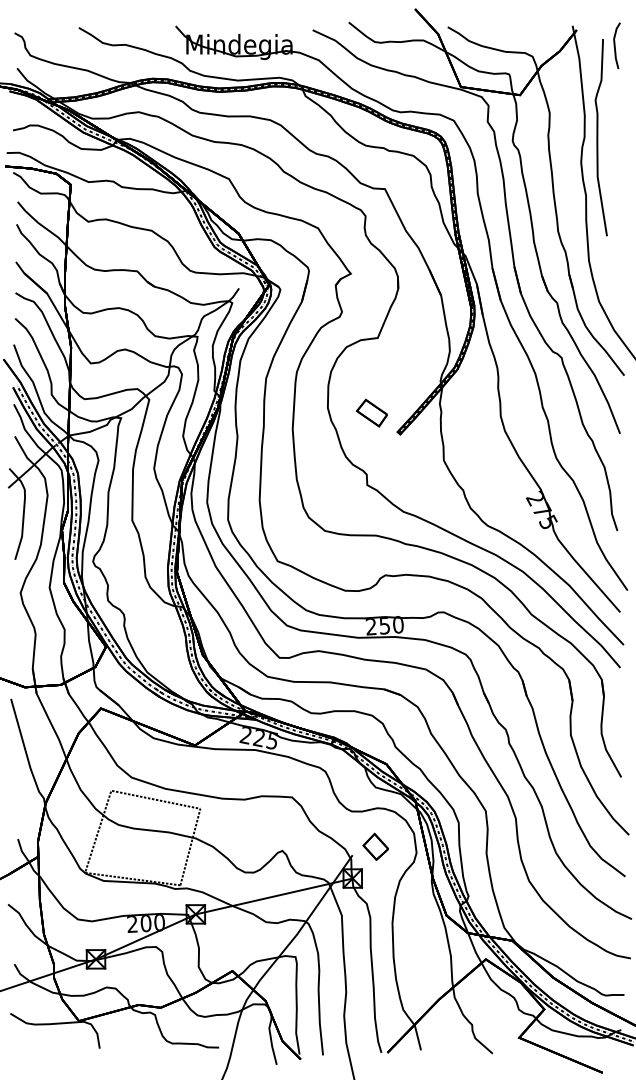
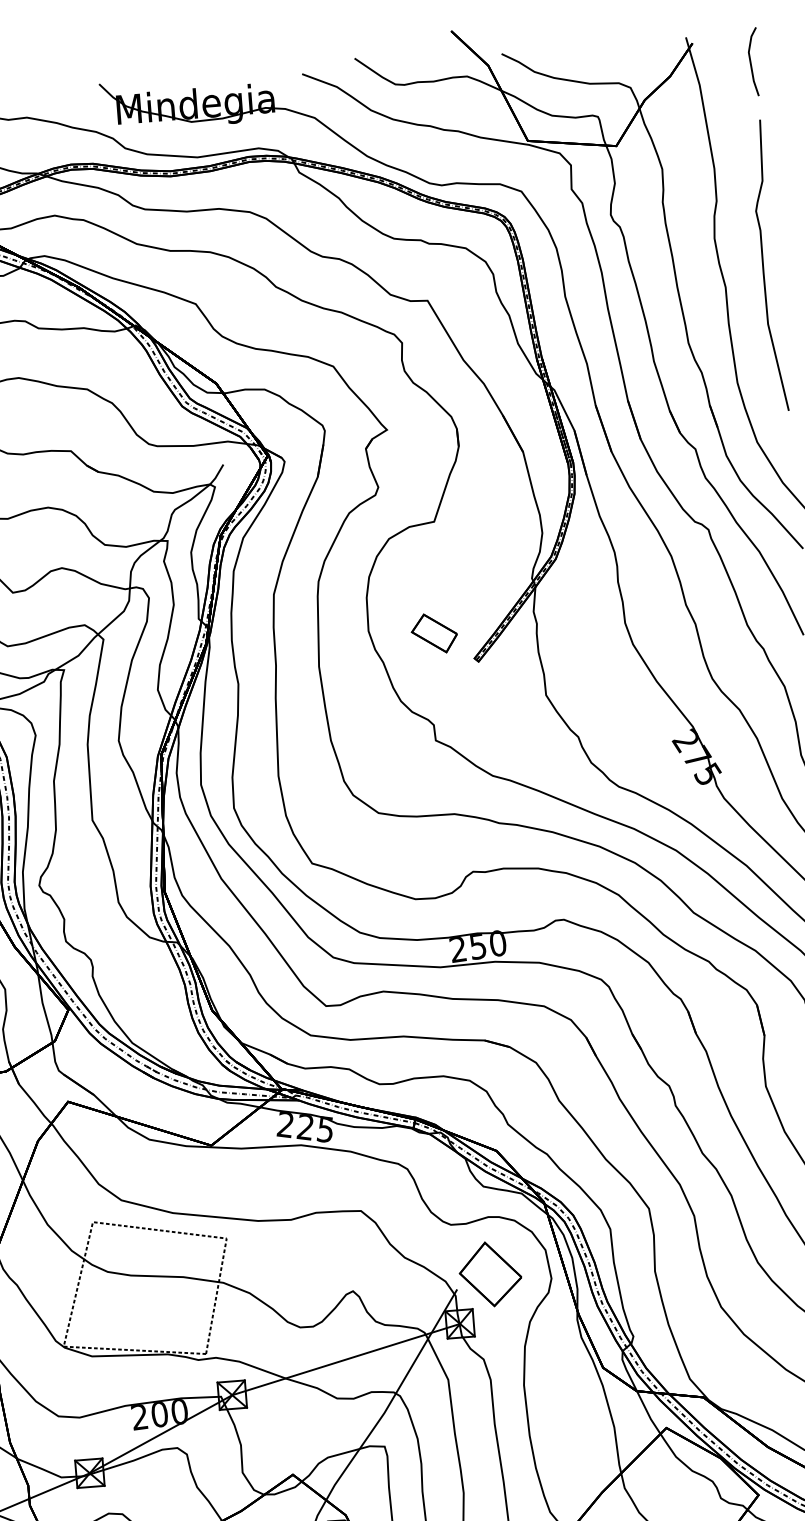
curve: (598, 137) -> (764, 265), moved
part: (375, 846) -> (490, 1273), size x1.67

